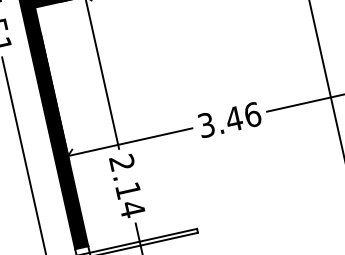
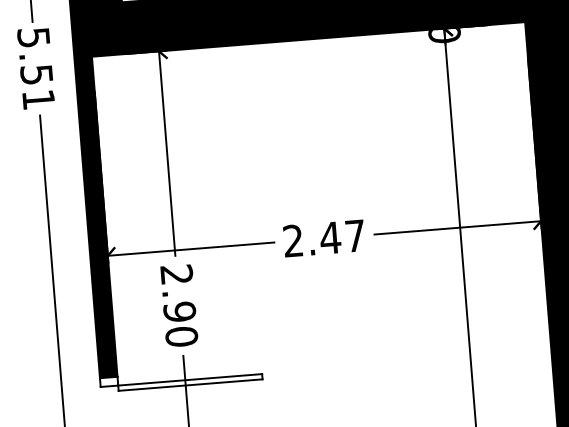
text: (229, 120) -> (324, 238), 3.46 -> 2.47
text: (130, 200) -> (180, 324), 2.14 -> 2.90

